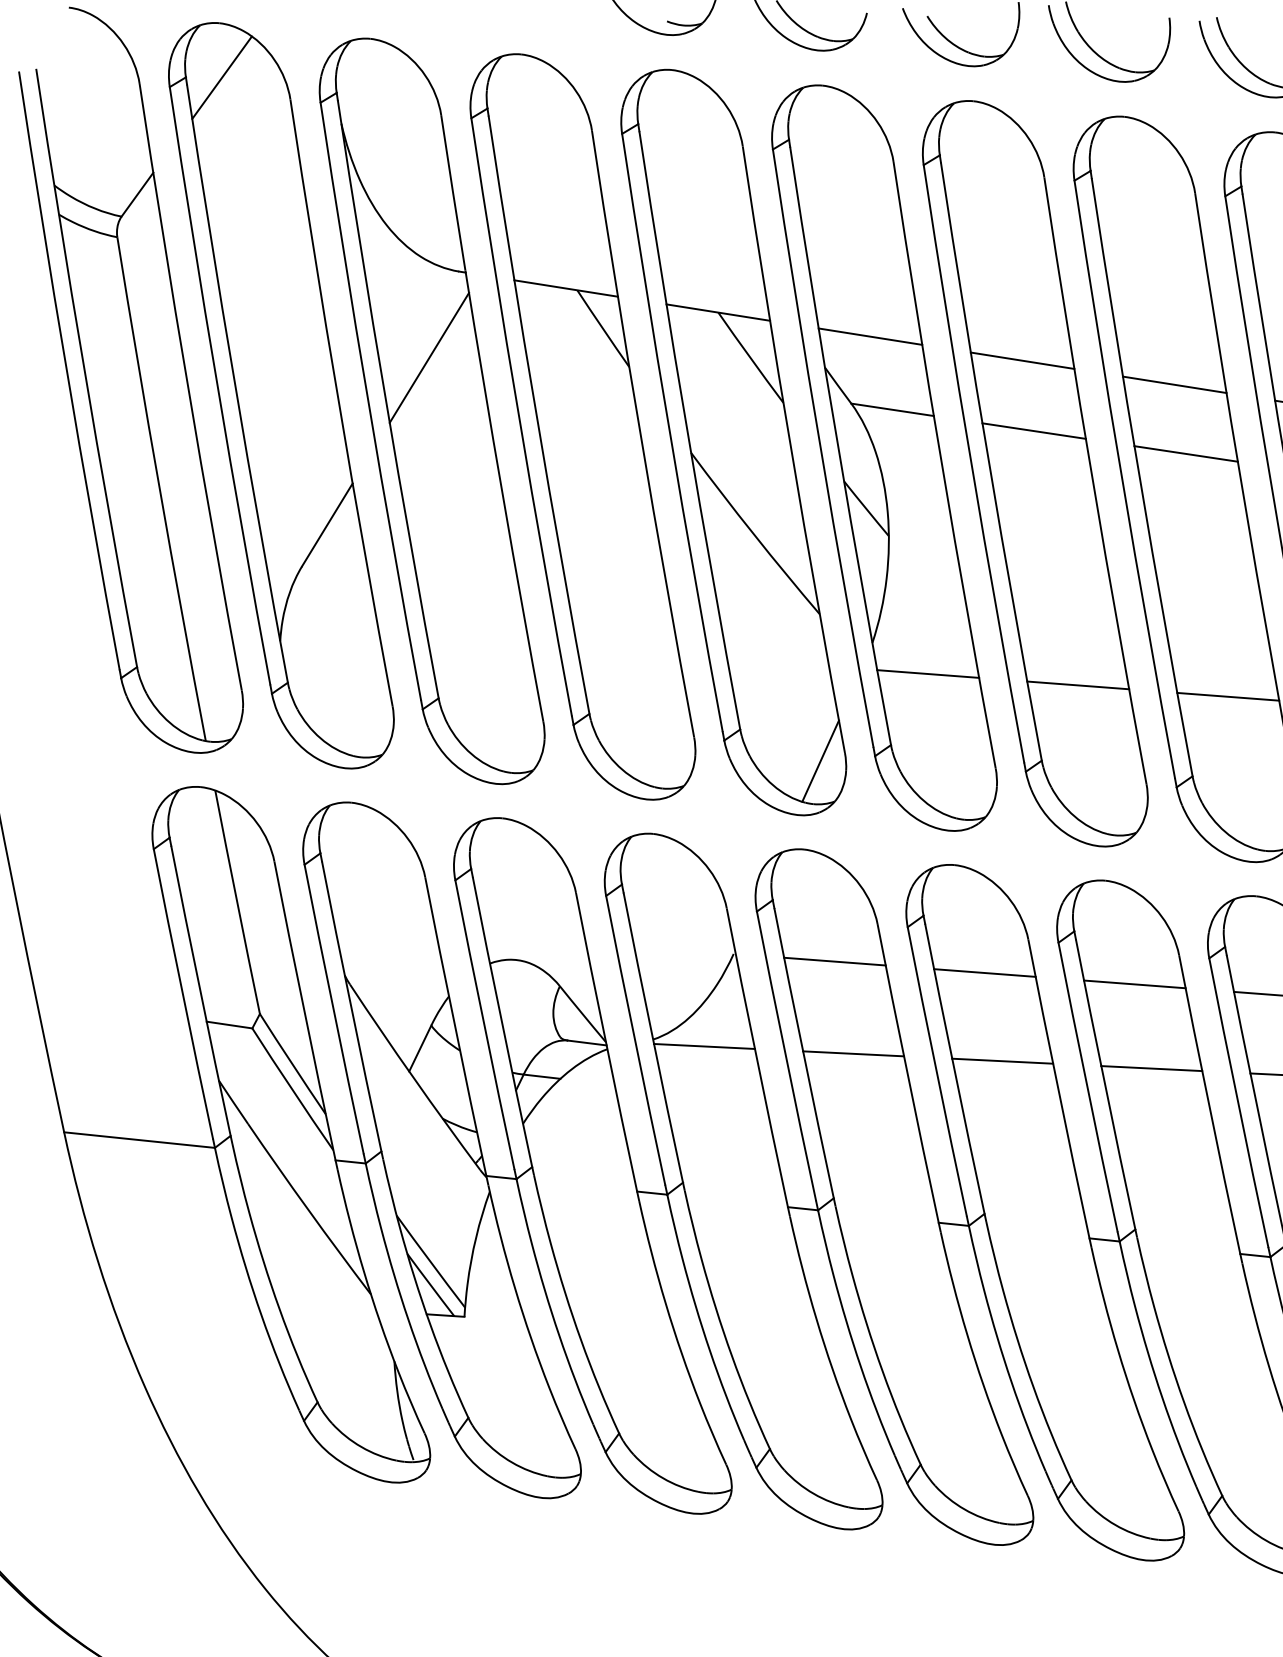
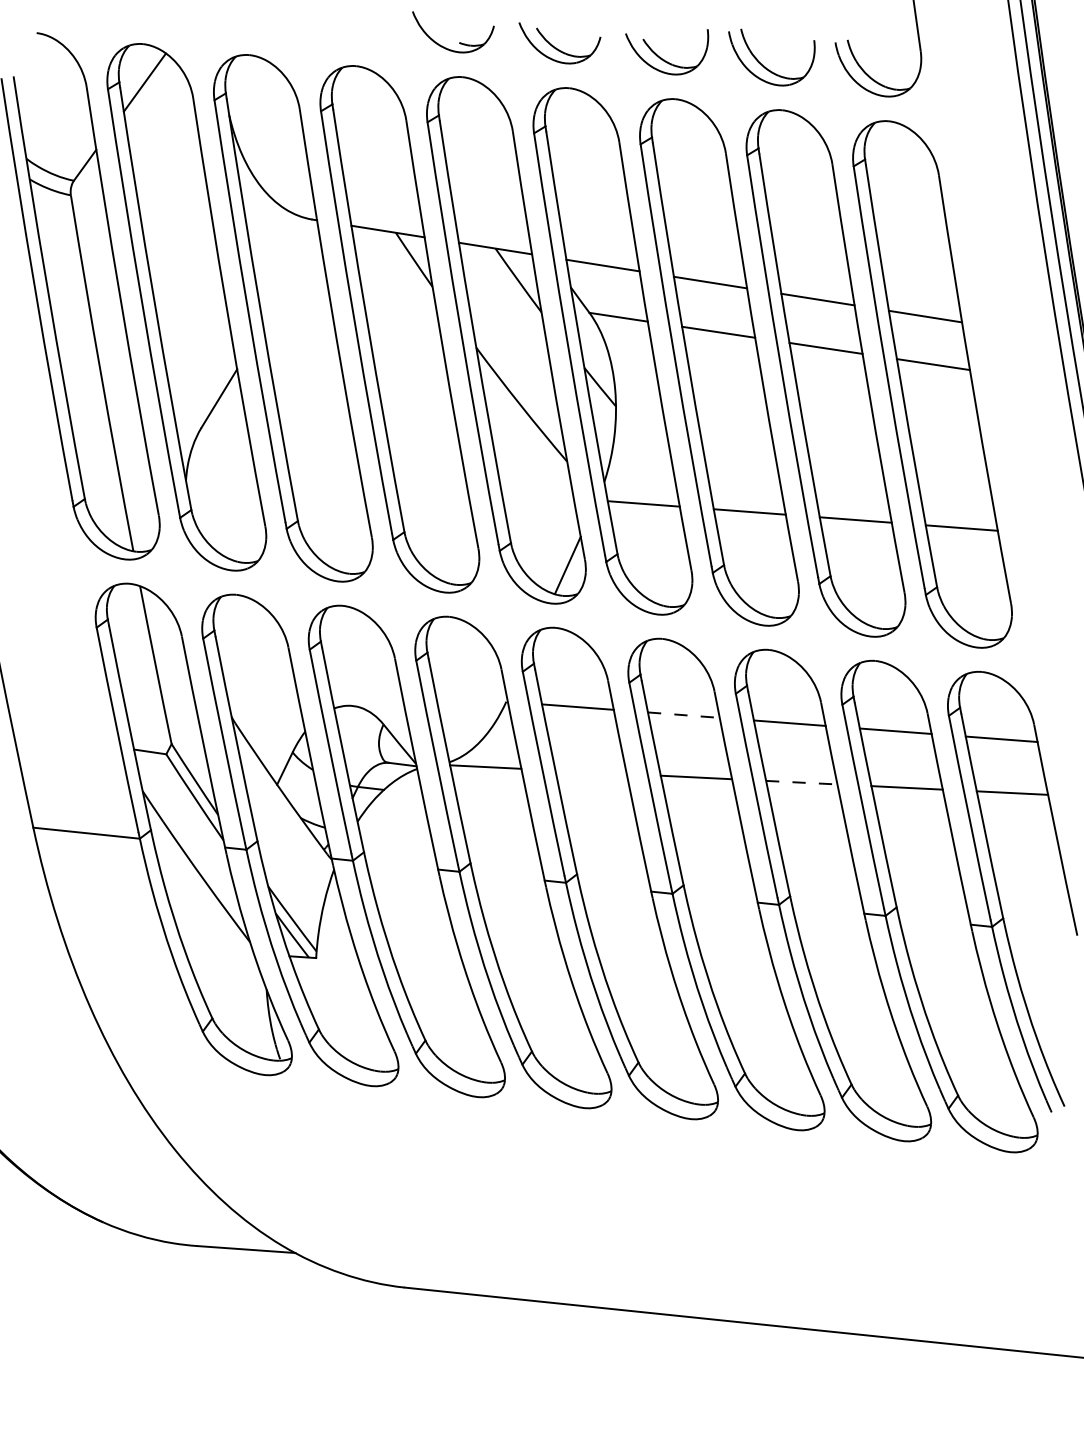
line: (429, 357) -> (291, 280), removed
line: (984, 973) -> (683, 715), solid -> dashed
line: (852, 1054) -> (590, 772), removed
line: (1151, 1068) -> (801, 782), solid -> dashed

